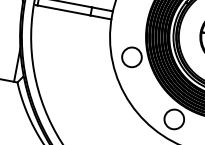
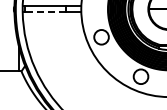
line: (64, 10) -> (45, 12), solid -> dashed

